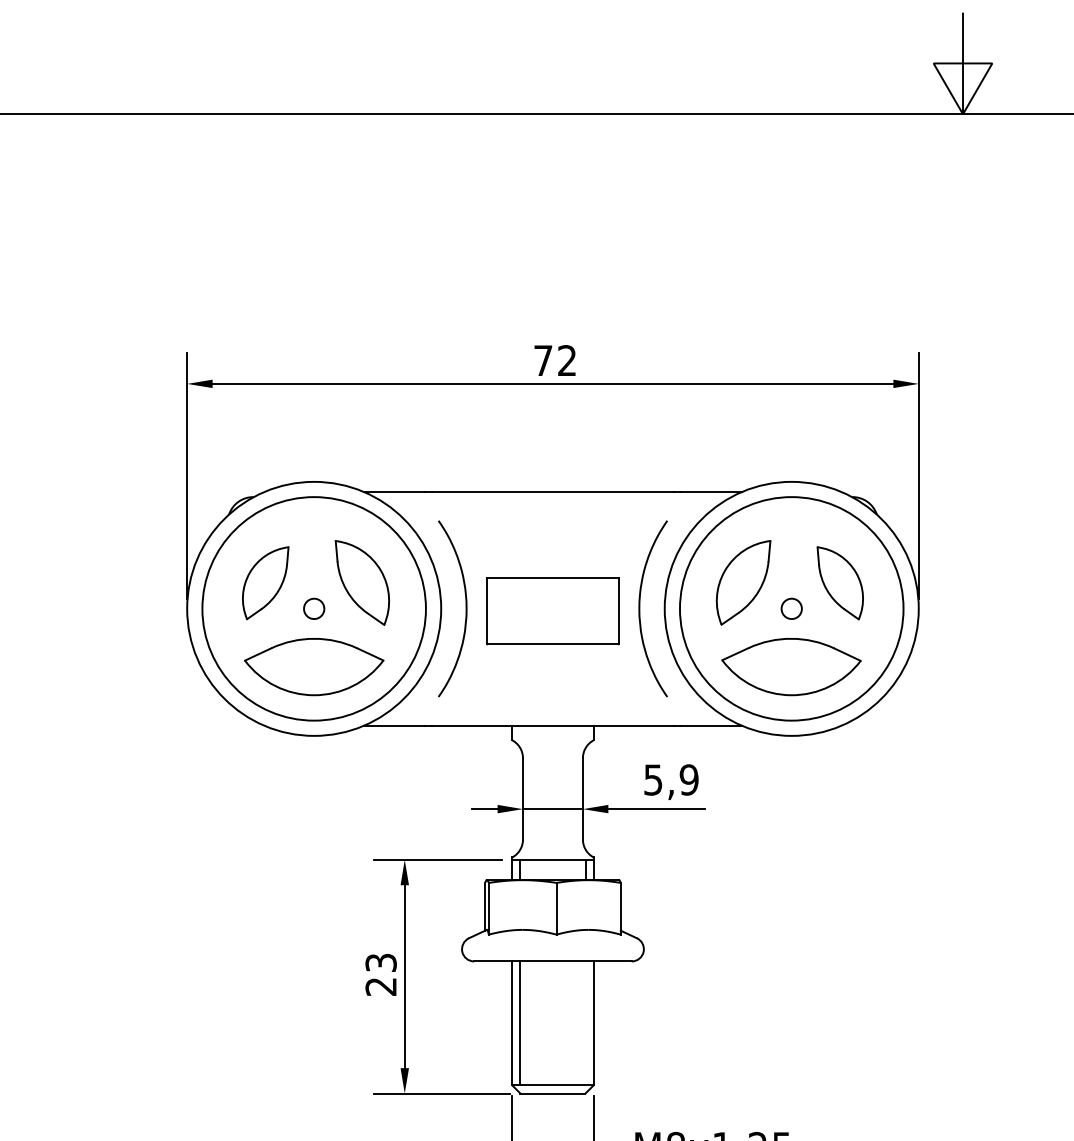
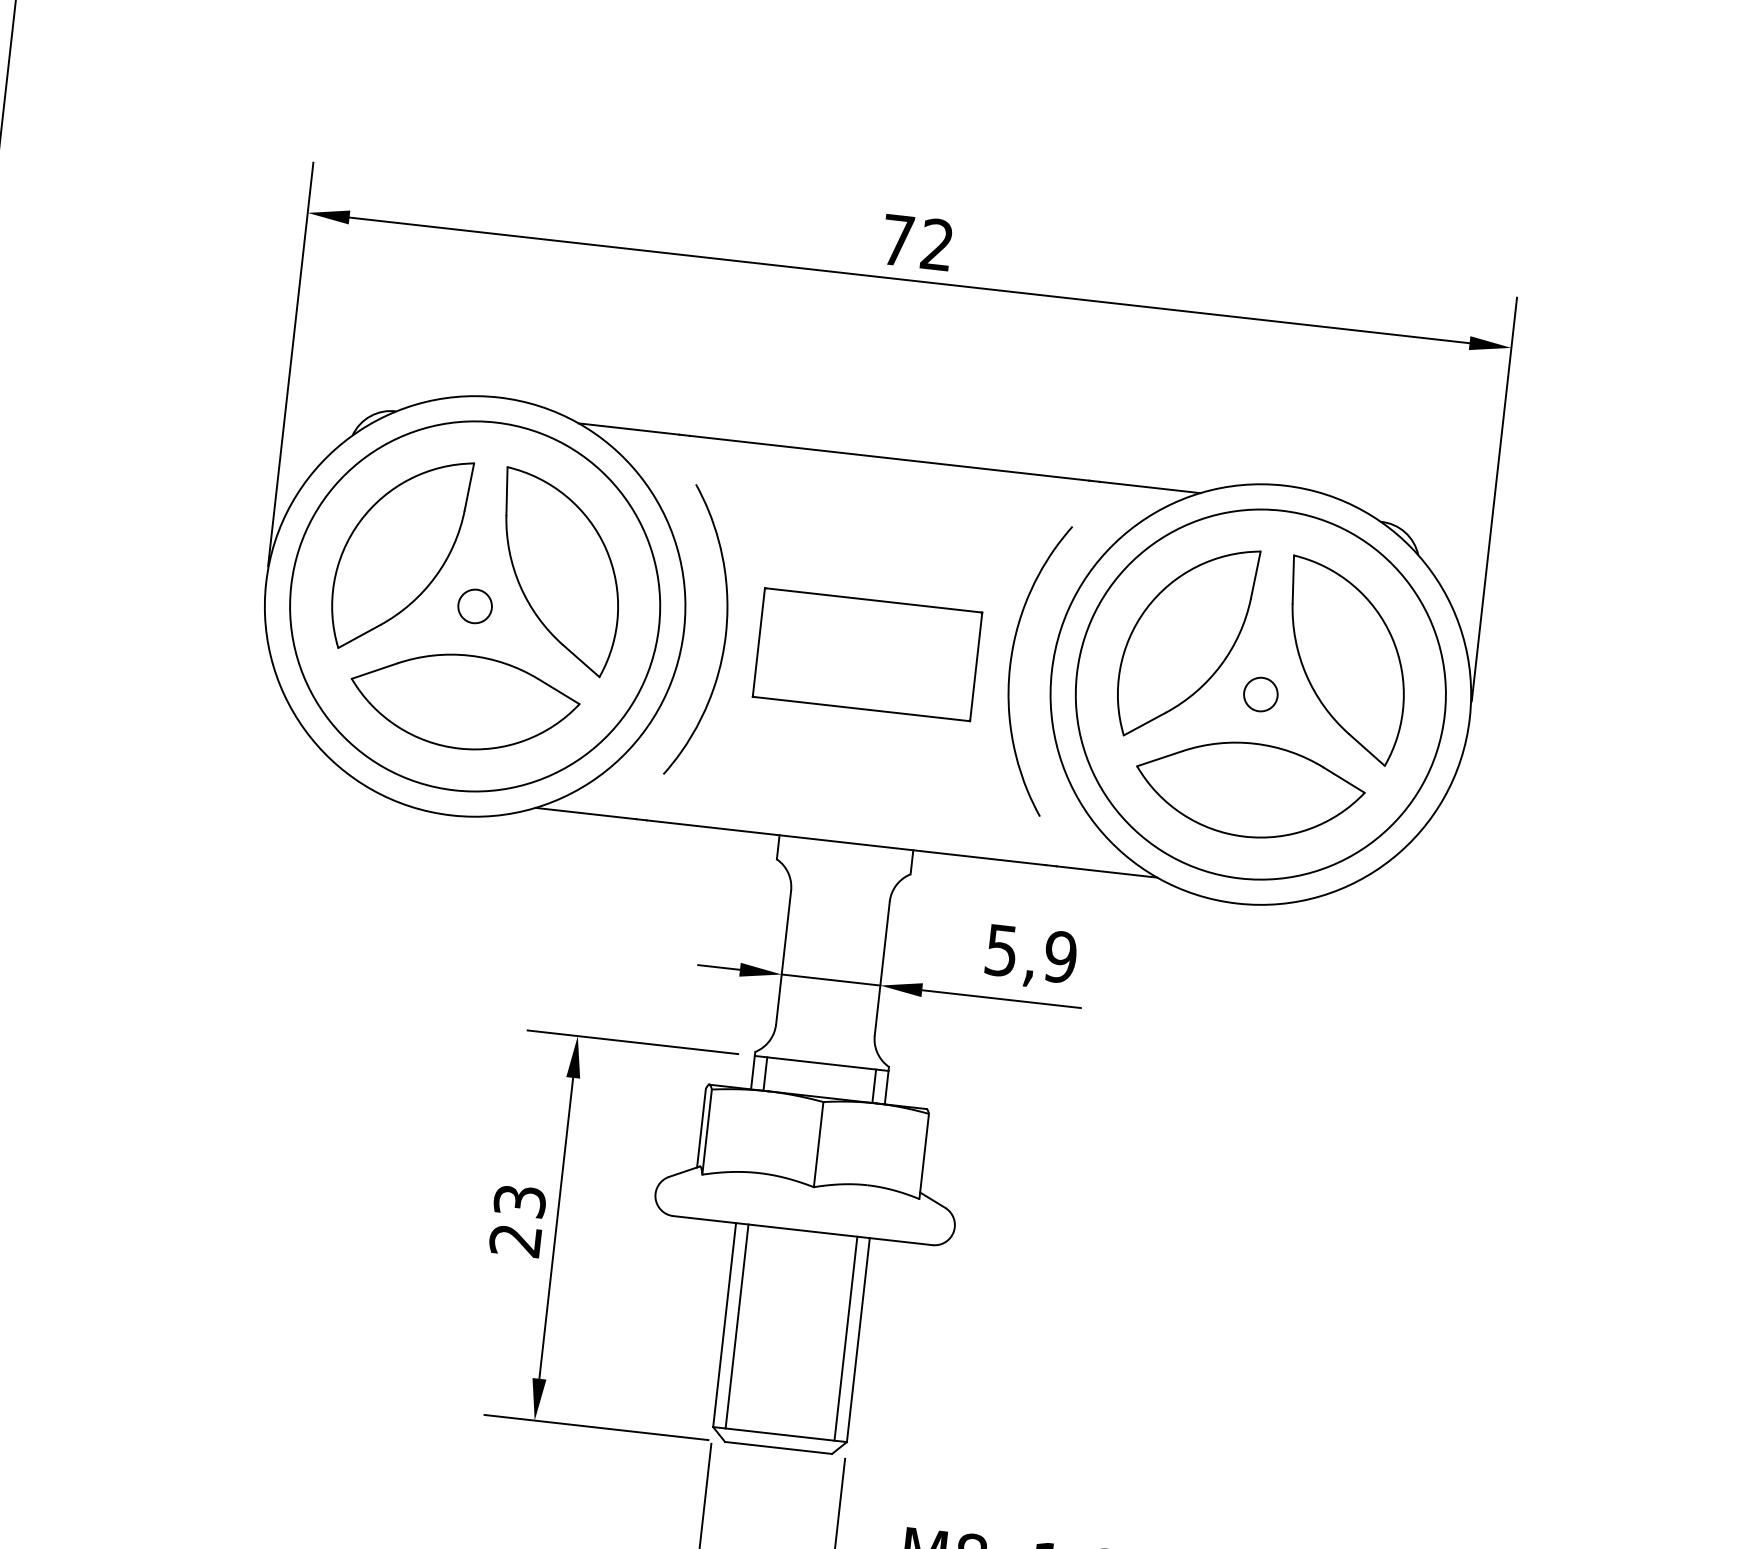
part: (362, 582) -> (559, 571), size x1.43
part: (743, 582) -> (1186, 642), size x1.43
part: (265, 583) -> (399, 555), size x1.67
part: (840, 583) -> (1345, 661), size x1.67
line: (586, 1023) -> (846, 1338), added

